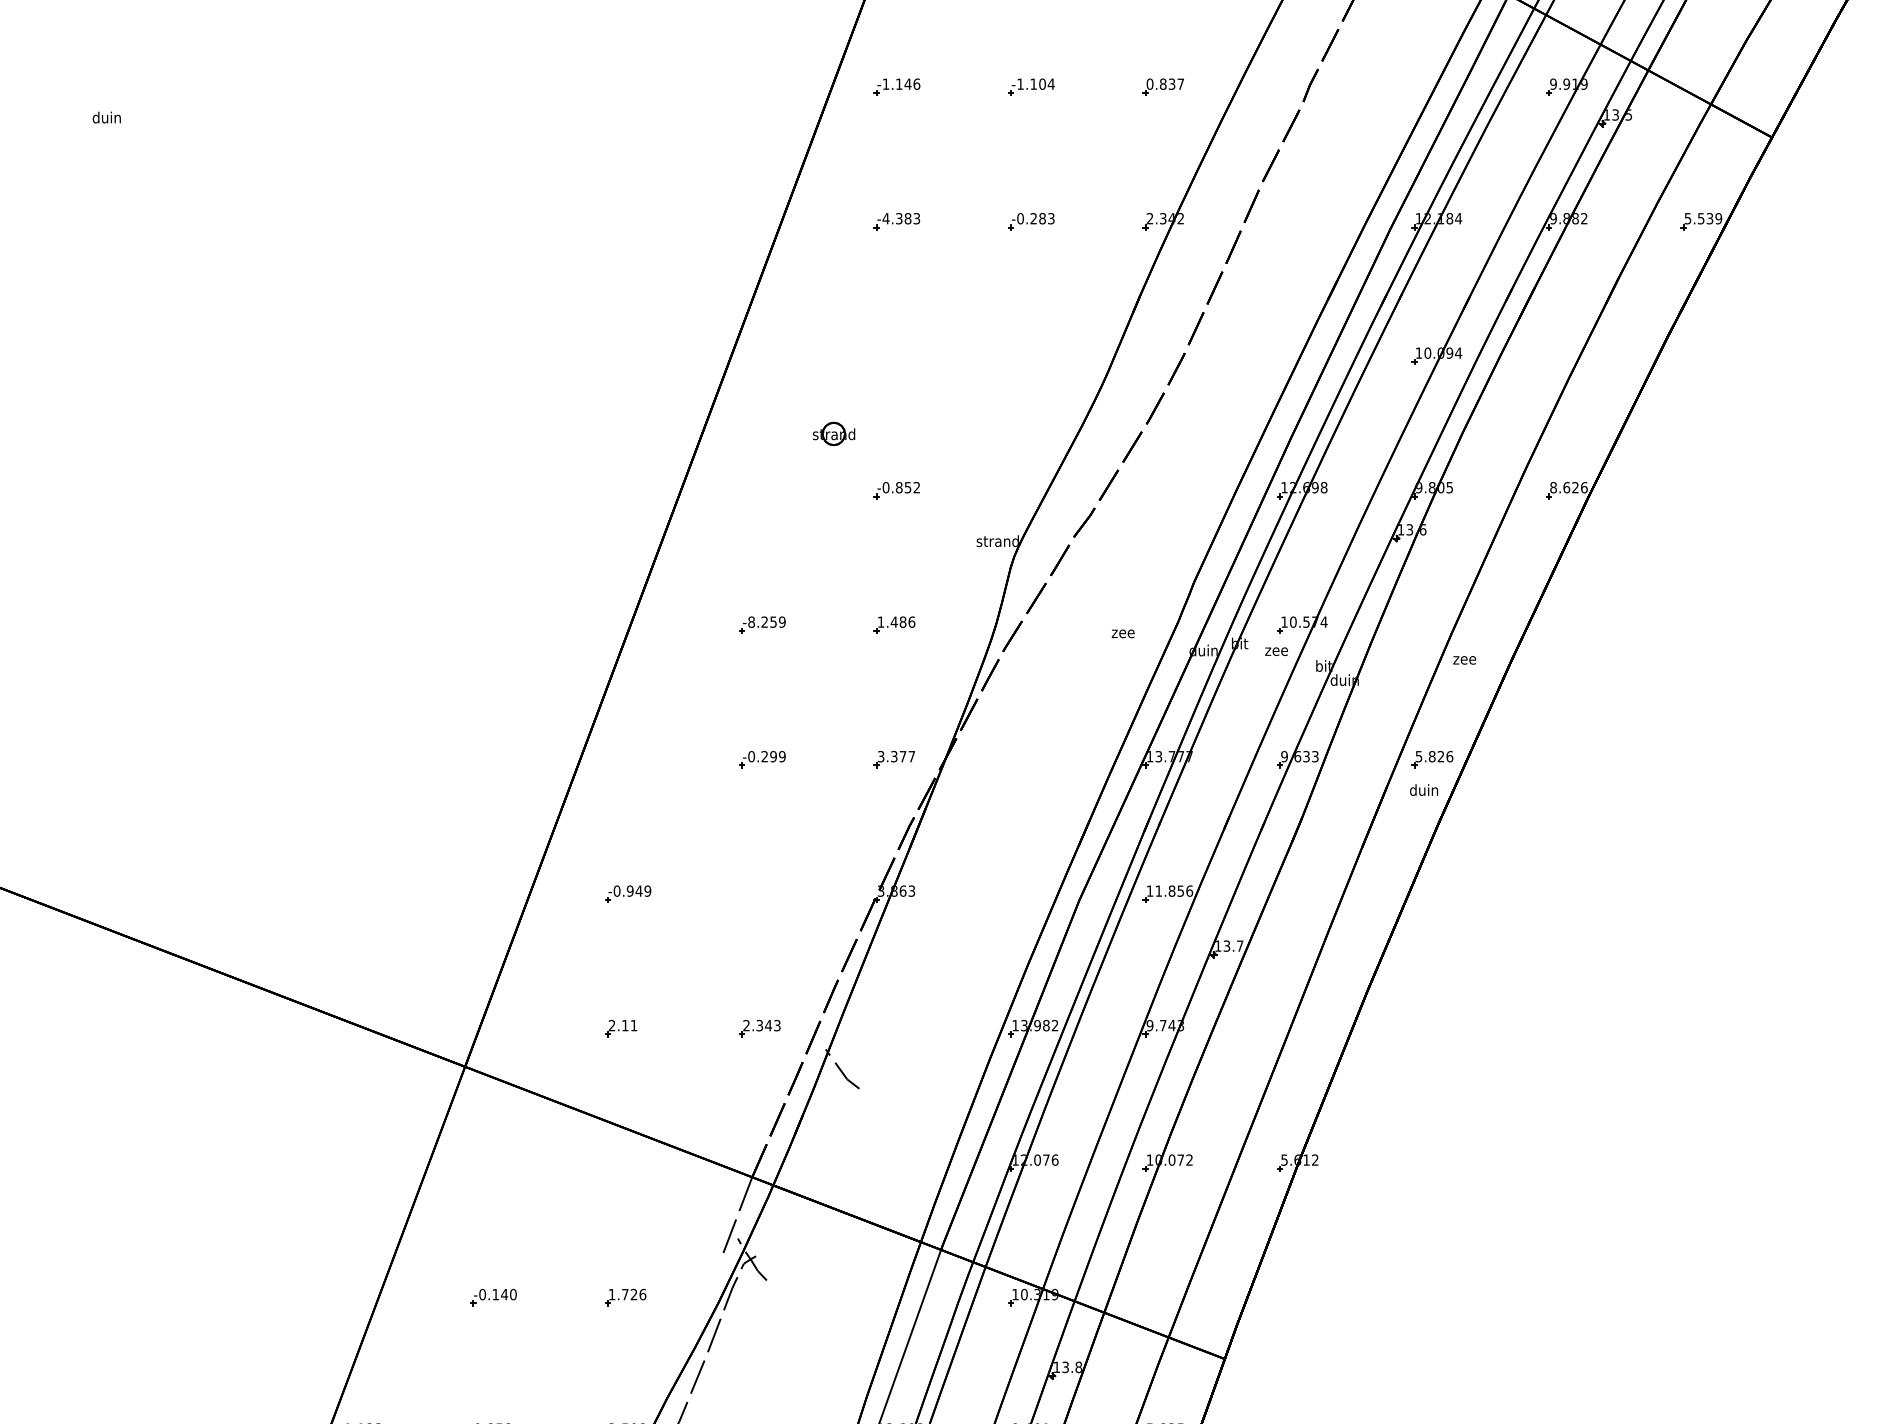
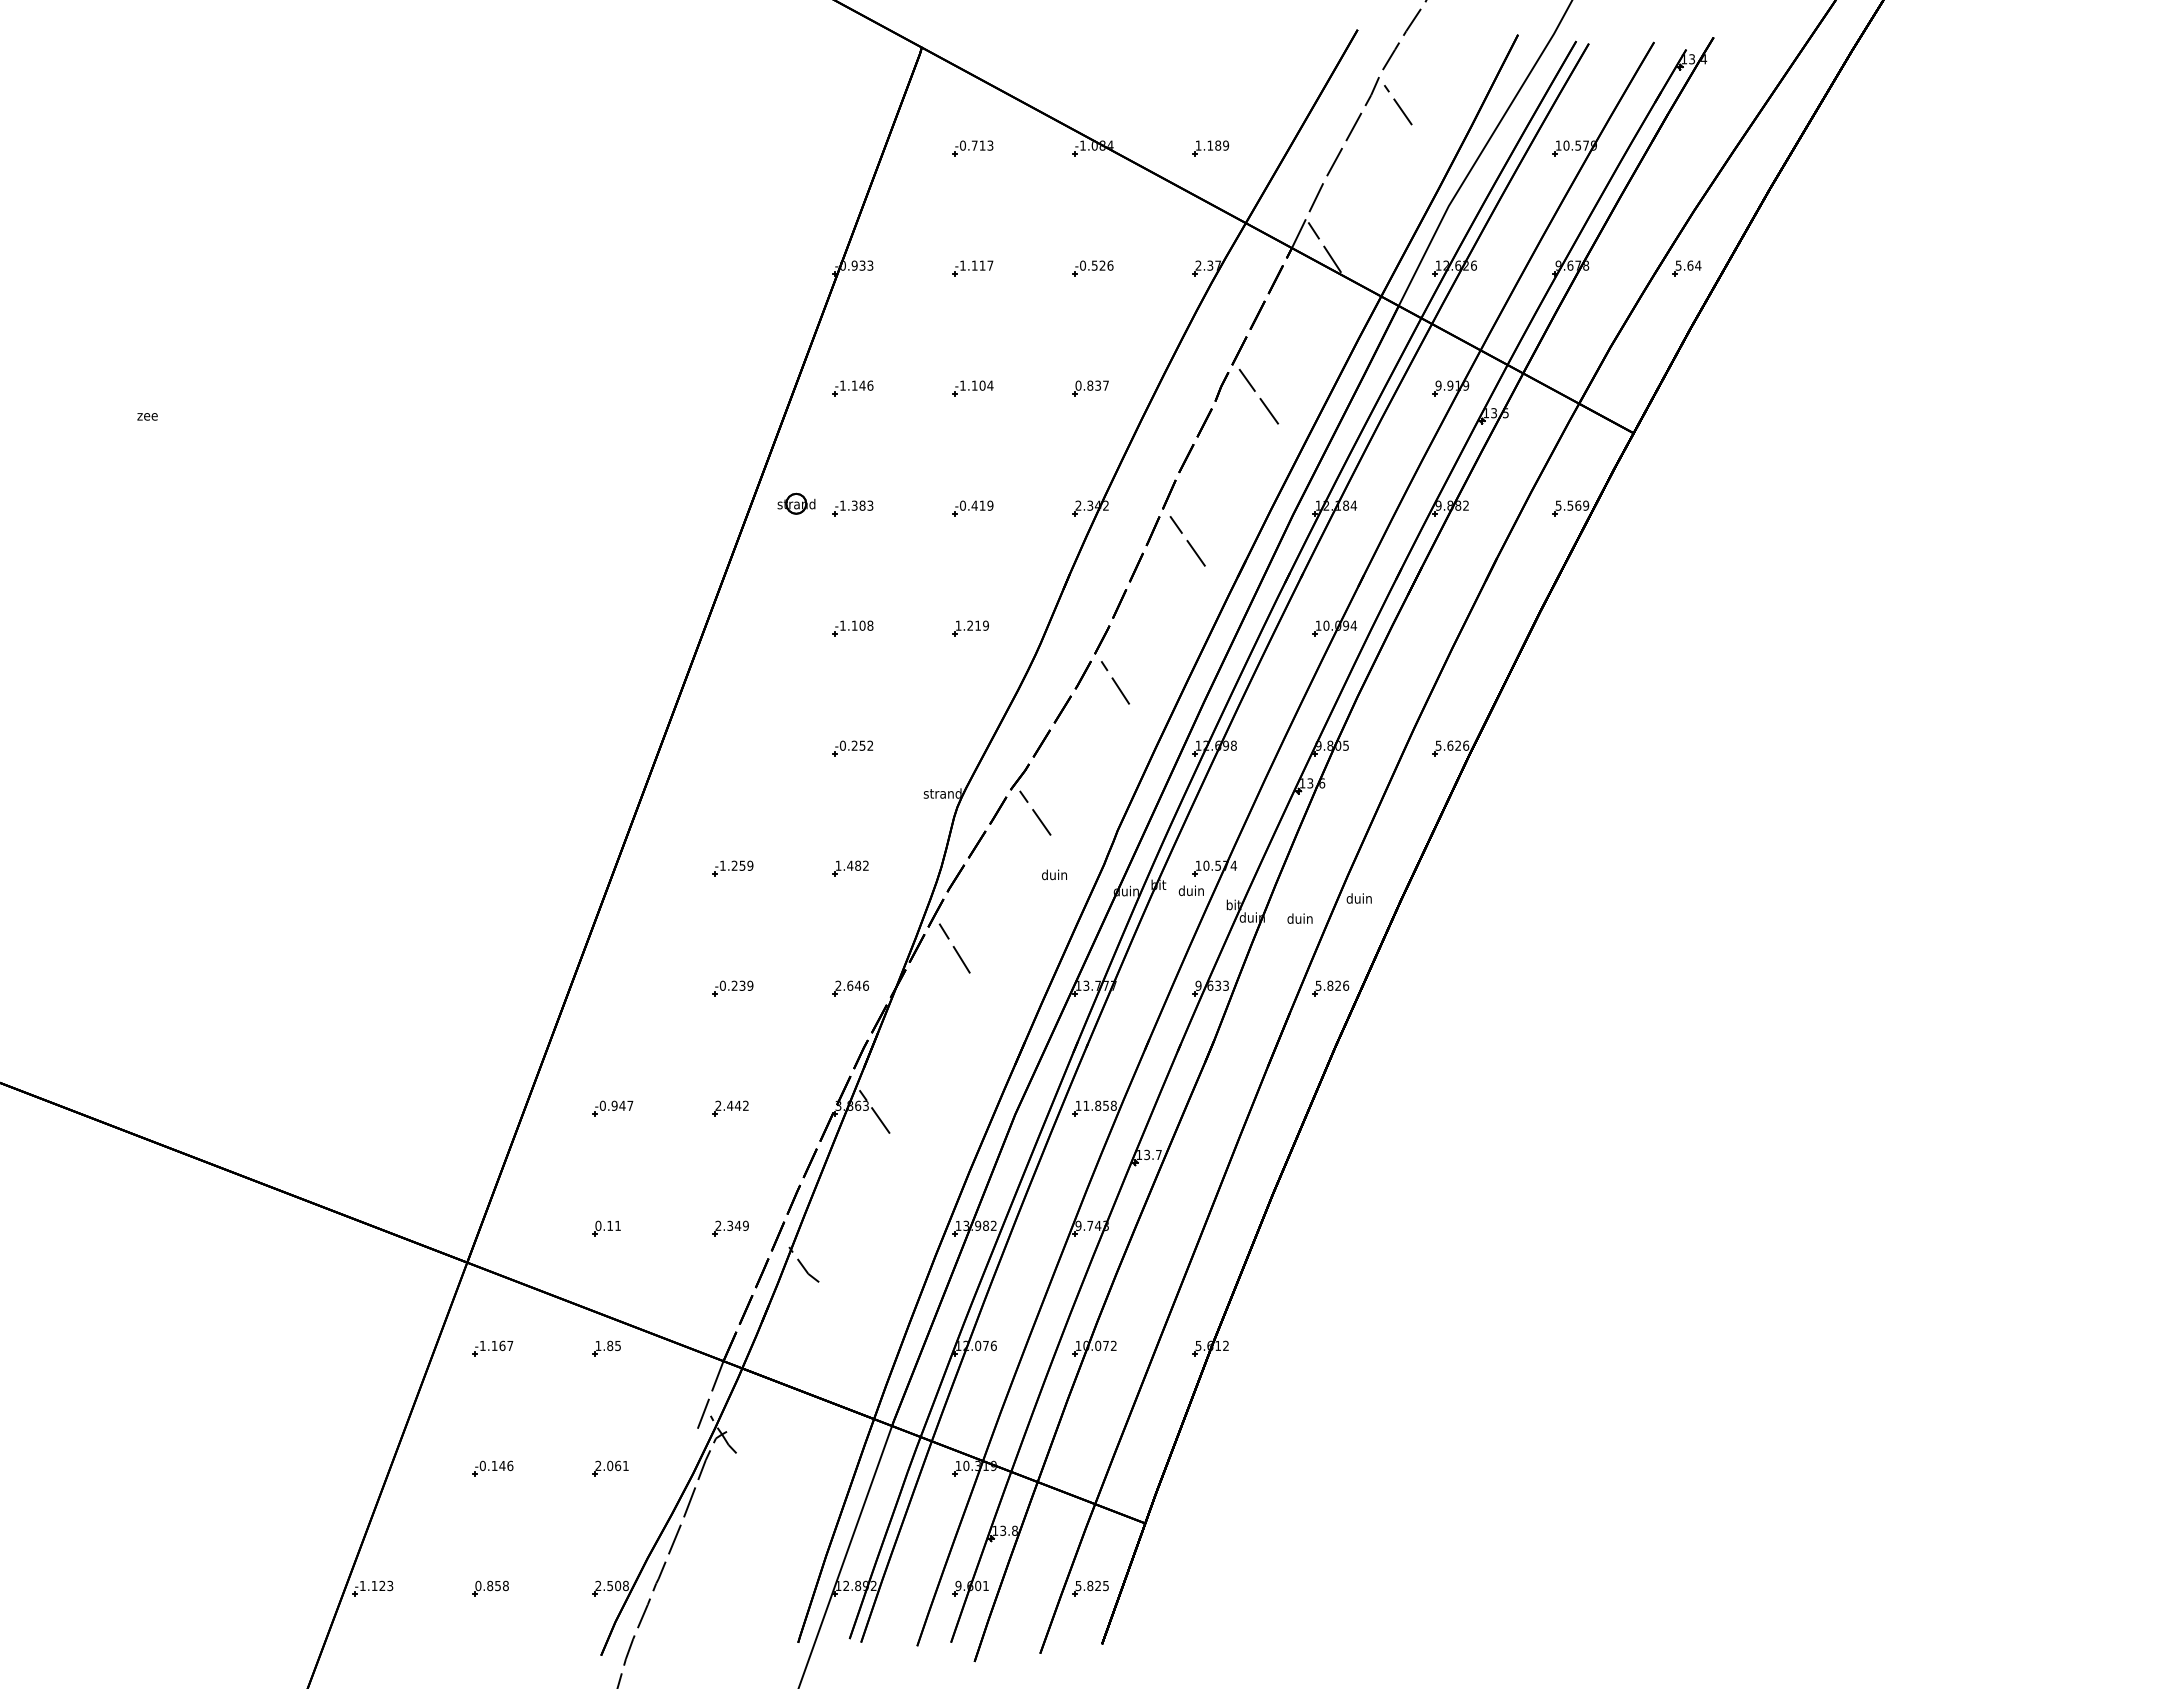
line: (1351, 96) -> (1258, 396), added
text: (106, 117) -> (147, 415), duin -> zee
text: (885, 218) -> (842, 505), -4.383 -> -1.383
text: (1042, 218) -> (982, 505), -0.283 -> -0.419
text: (1710, 218) -> (1578, 505), 5.539 -> 5.569
line: (1272, 258) -> (1187, 541), added
part: (896, 356) -> (852, 628), added
part: (1029, 356) -> (970, 628), added
line: (1191, 416) -> (1115, 682), added
part: (834, 433) -> (796, 503), moved
text: (899, 487) -> (854, 745), -0.852 -> -0.252
text: (1553, 487) -> (1438, 745), 8.626 -> 5.626
line: (1100, 562) -> (1034, 812), added
text: (751, 621) -> (722, 865), -8.259 -> -1.259
text: (912, 621) -> (866, 865), 1.486 -> 1.482
text: (1123, 631) -> (1054, 874), zee -> duin
text: (1275, 649) -> (1190, 890), zee -> duin
text: (1463, 658) -> (1358, 898), zee -> duin
line: (1011, 714) -> (954, 948), added
text: (773, 756) -> (742, 985), -0.299 -> -0.239
text: (896, 756) -> (852, 985), 3.377 -> 2.646
text: (1423, 789) -> (1299, 918), moved
text: (648, 890) -> (630, 1105), -0.949 -> -0.947
text: (1189, 890) -> (1113, 1105), 11.856 -> 11.858
part: (760, 894) -> (730, 1108), added
line: (921, 897) -> (874, 1111), added
text: (612, 1025) -> (598, 1225), 2.11 -> 0.11
text: (776, 1025) -> (745, 1225), 2.343 -> 2.349
part: (493, 1163) -> (492, 1348), added
part: (621, 1163) -> (606, 1348), added
text: (513, 1294) -> (510, 1465), -0.140 -> -0.146
text: (626, 1294) -> (611, 1465), 1.726 -> 2.061

